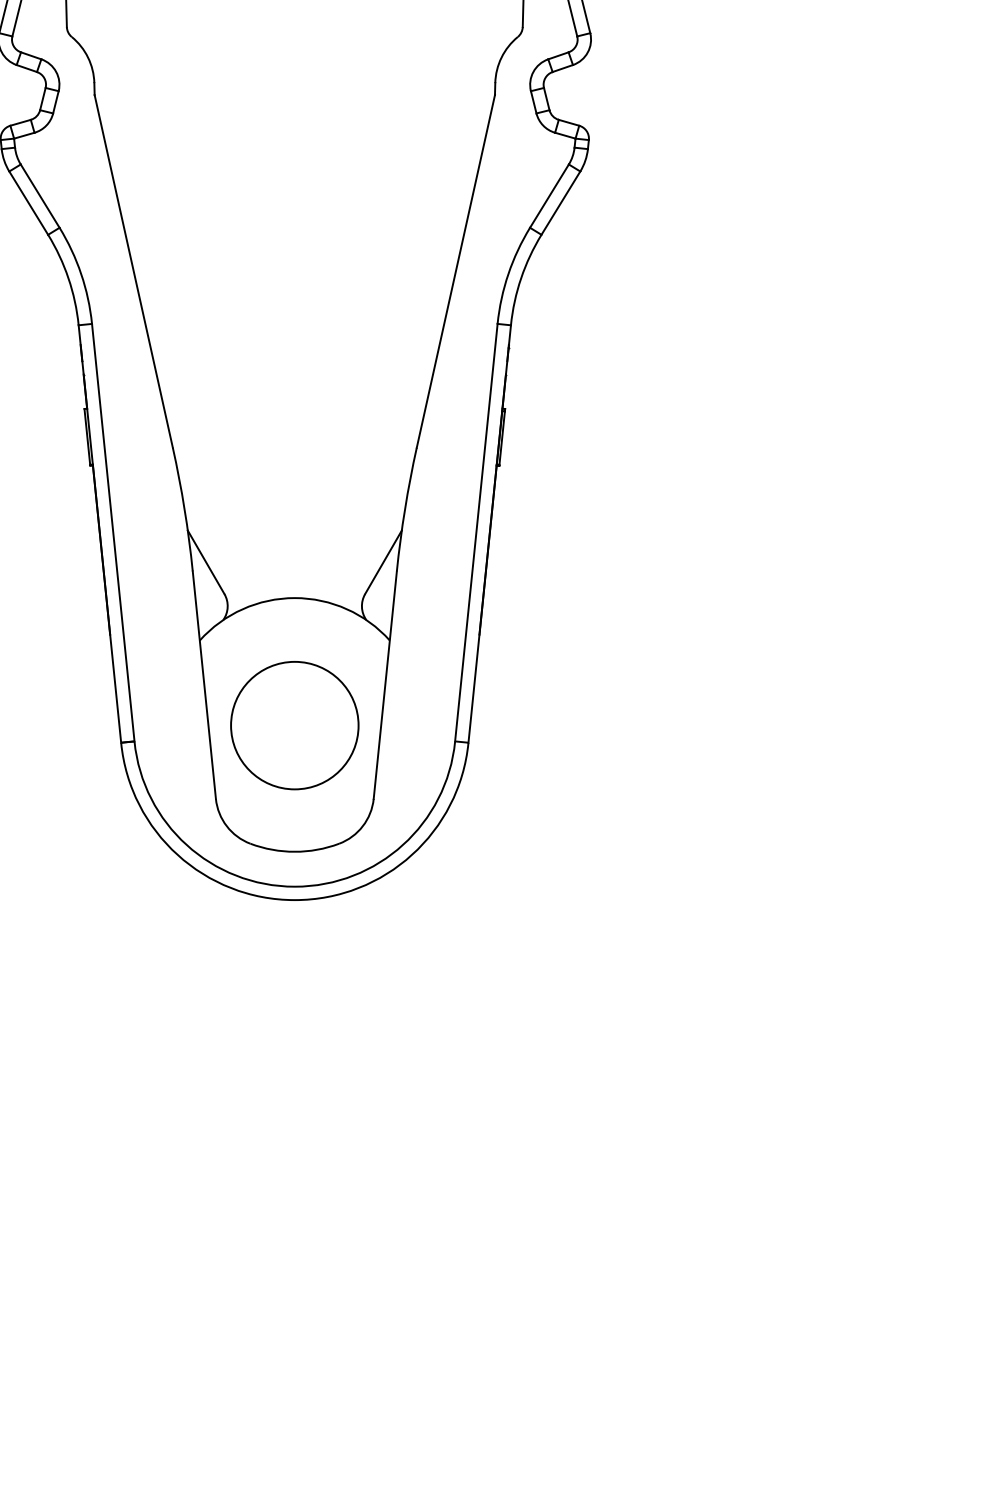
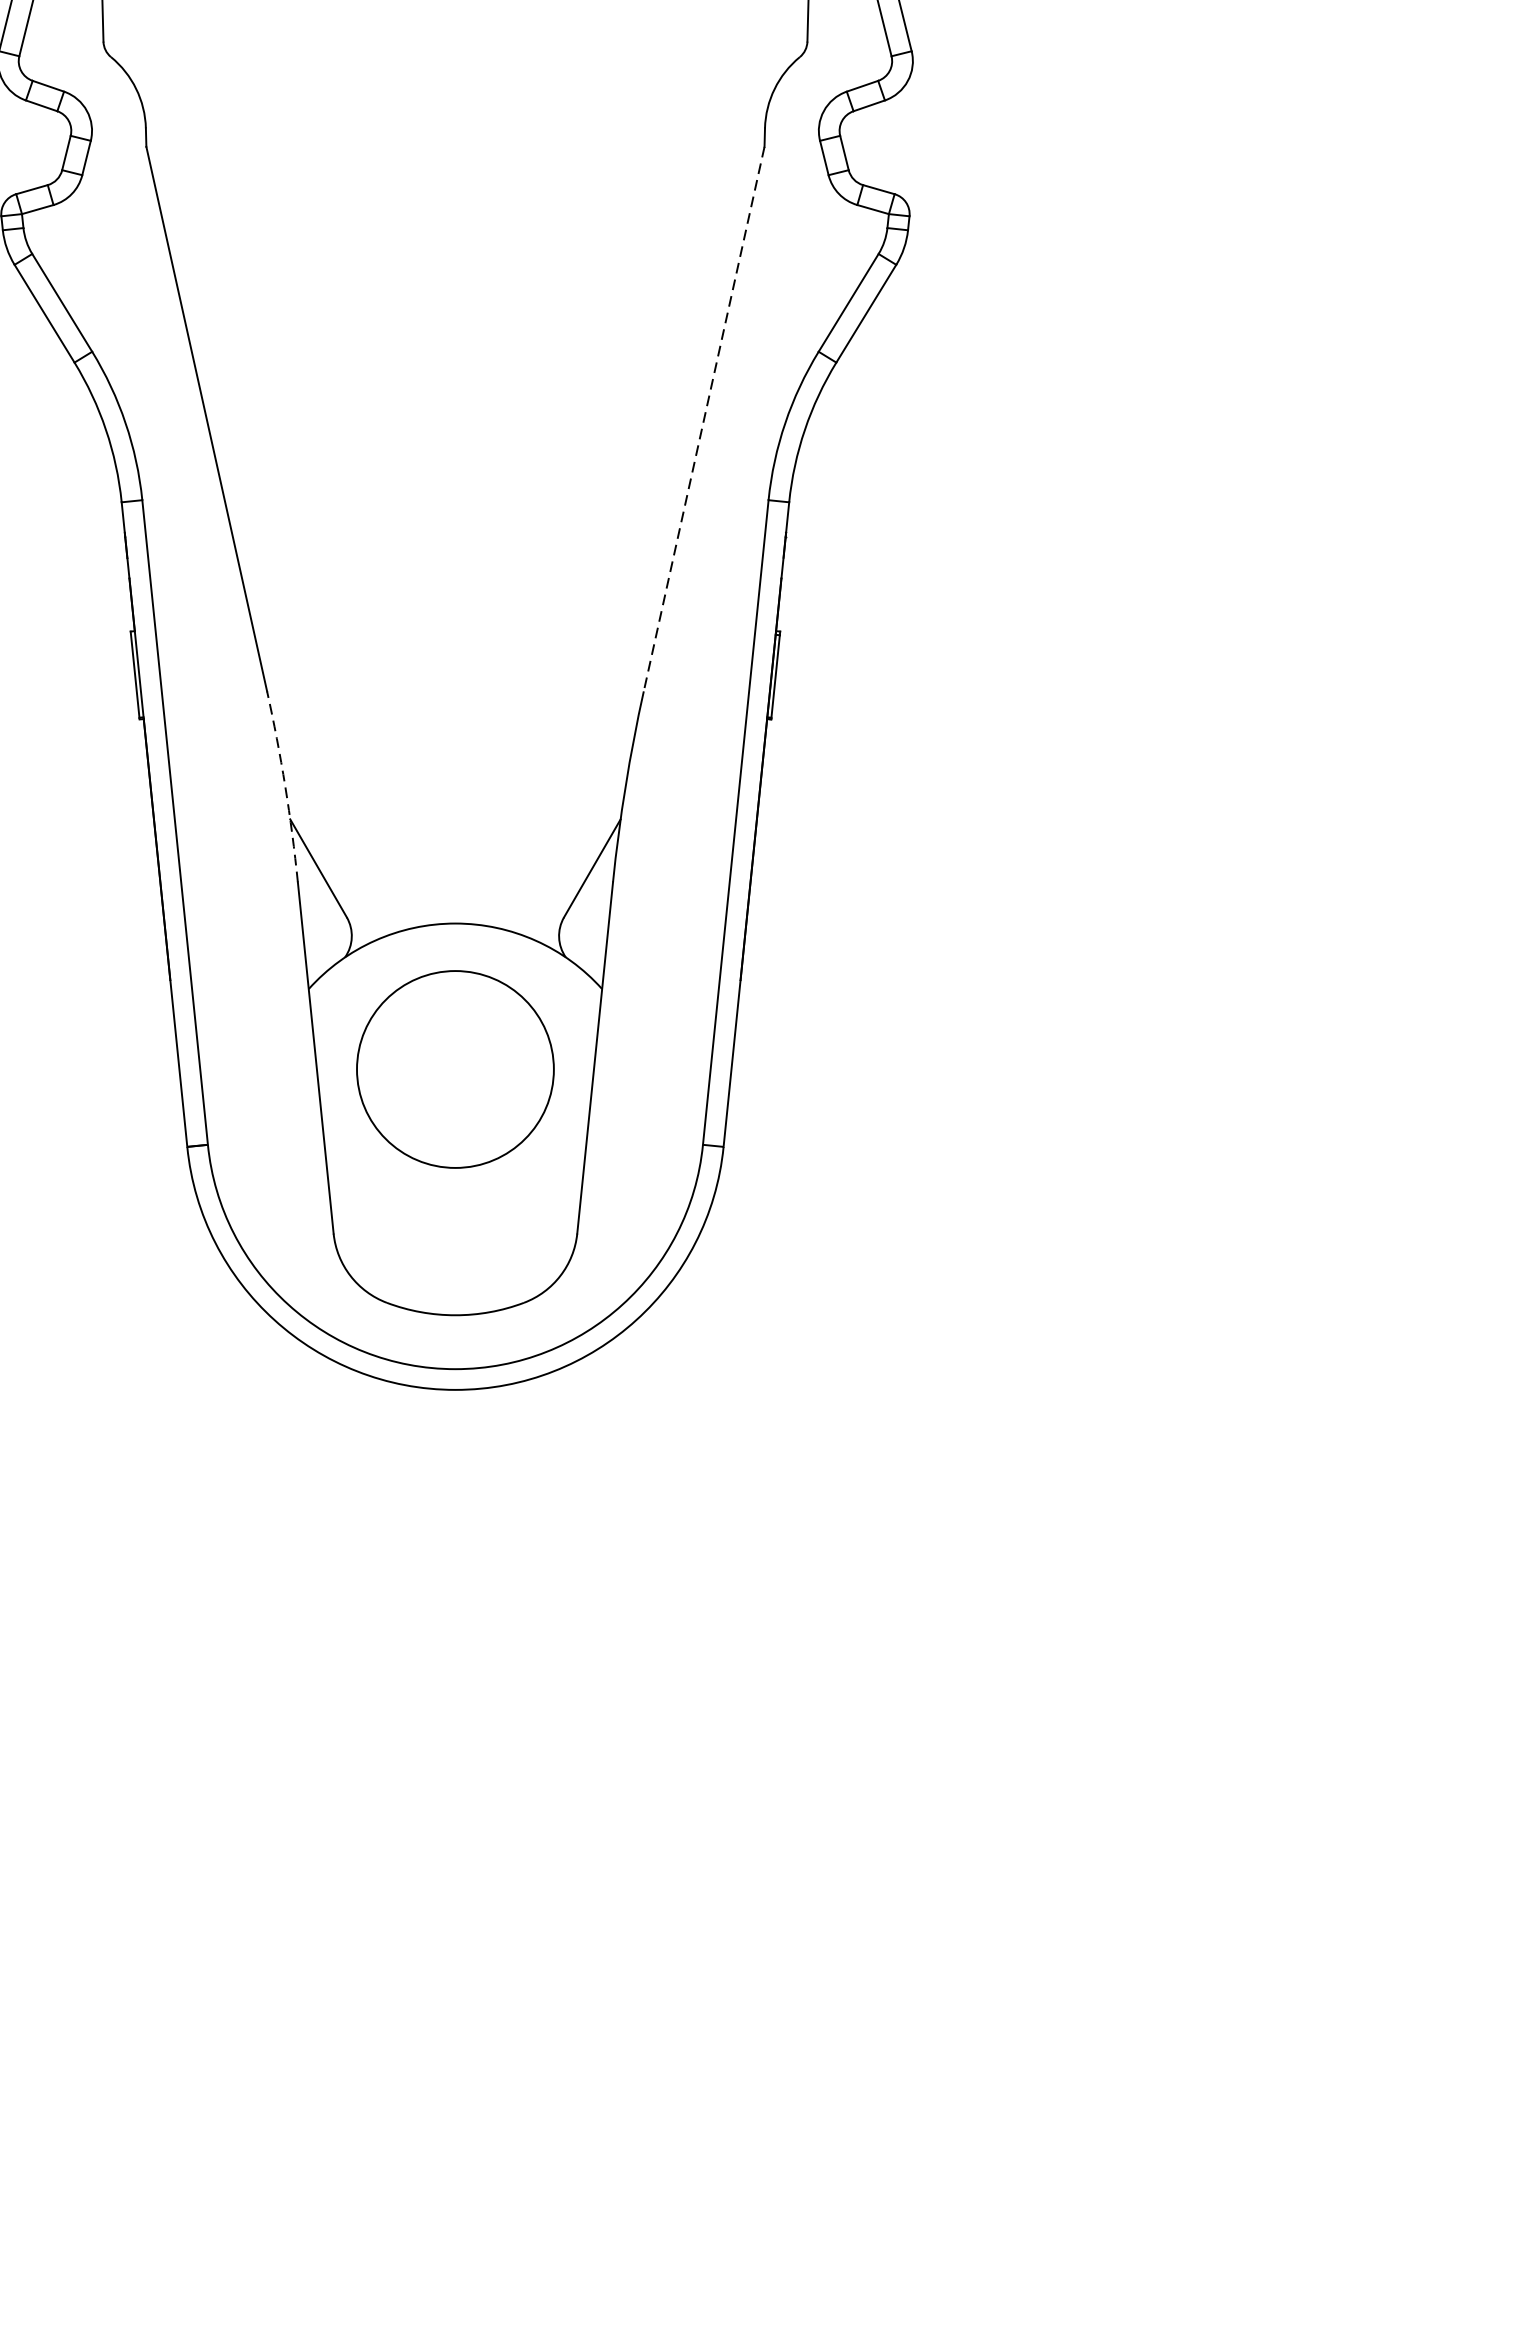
line: (455, 271) -> (703, 419), solid -> dashed
arc: (184, 509) -> (285, 786), solid -> dashed
circle: (294, 725) -> (454, 1069), moved

